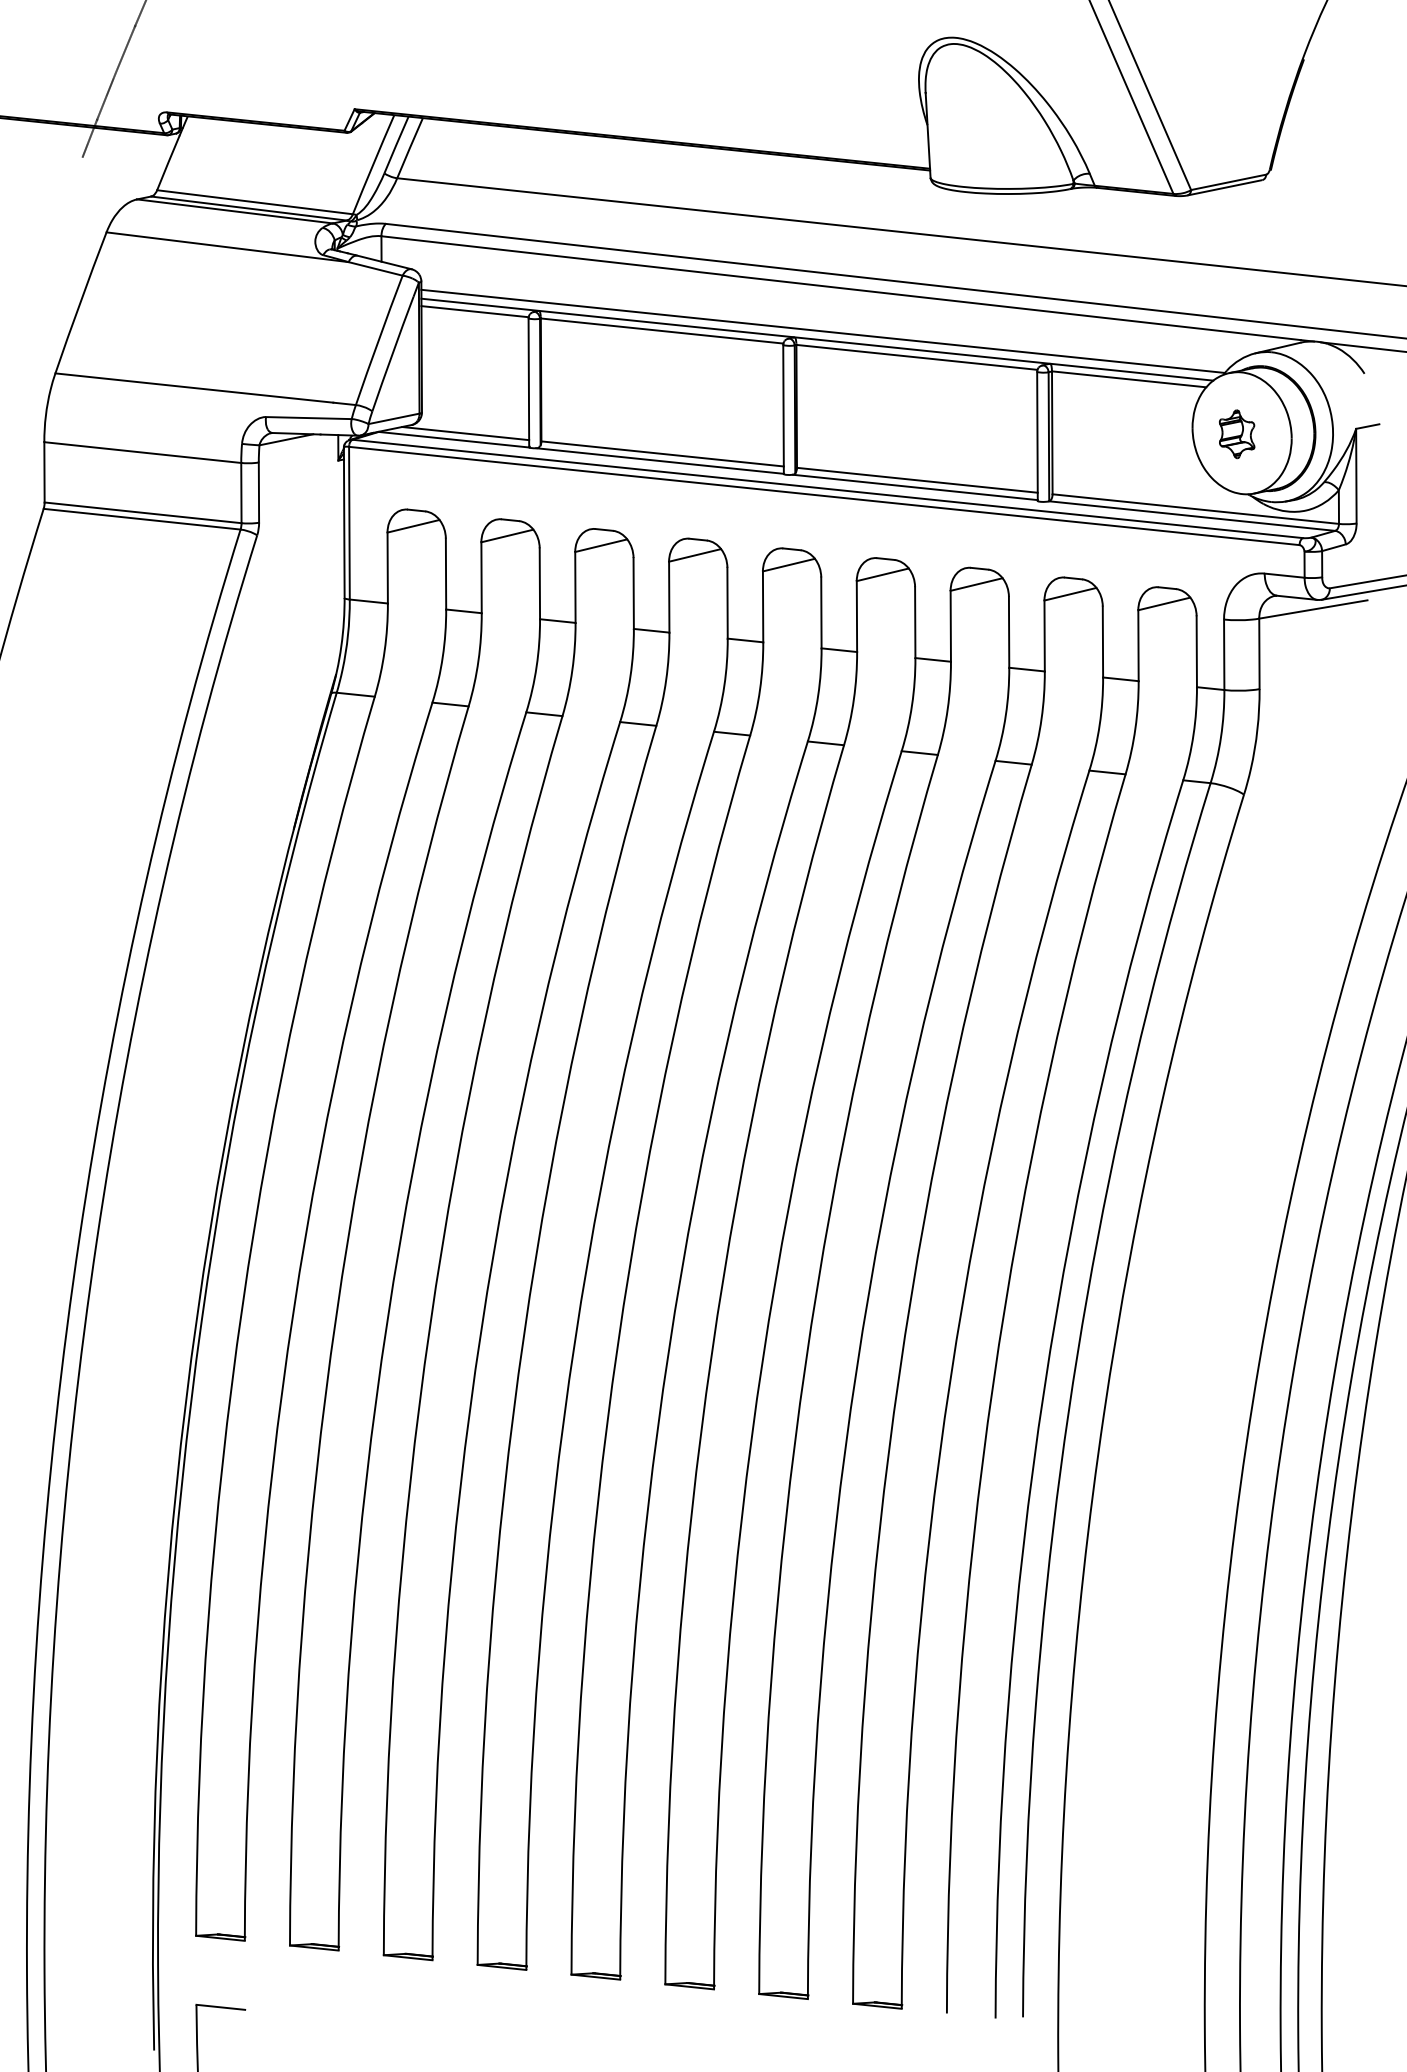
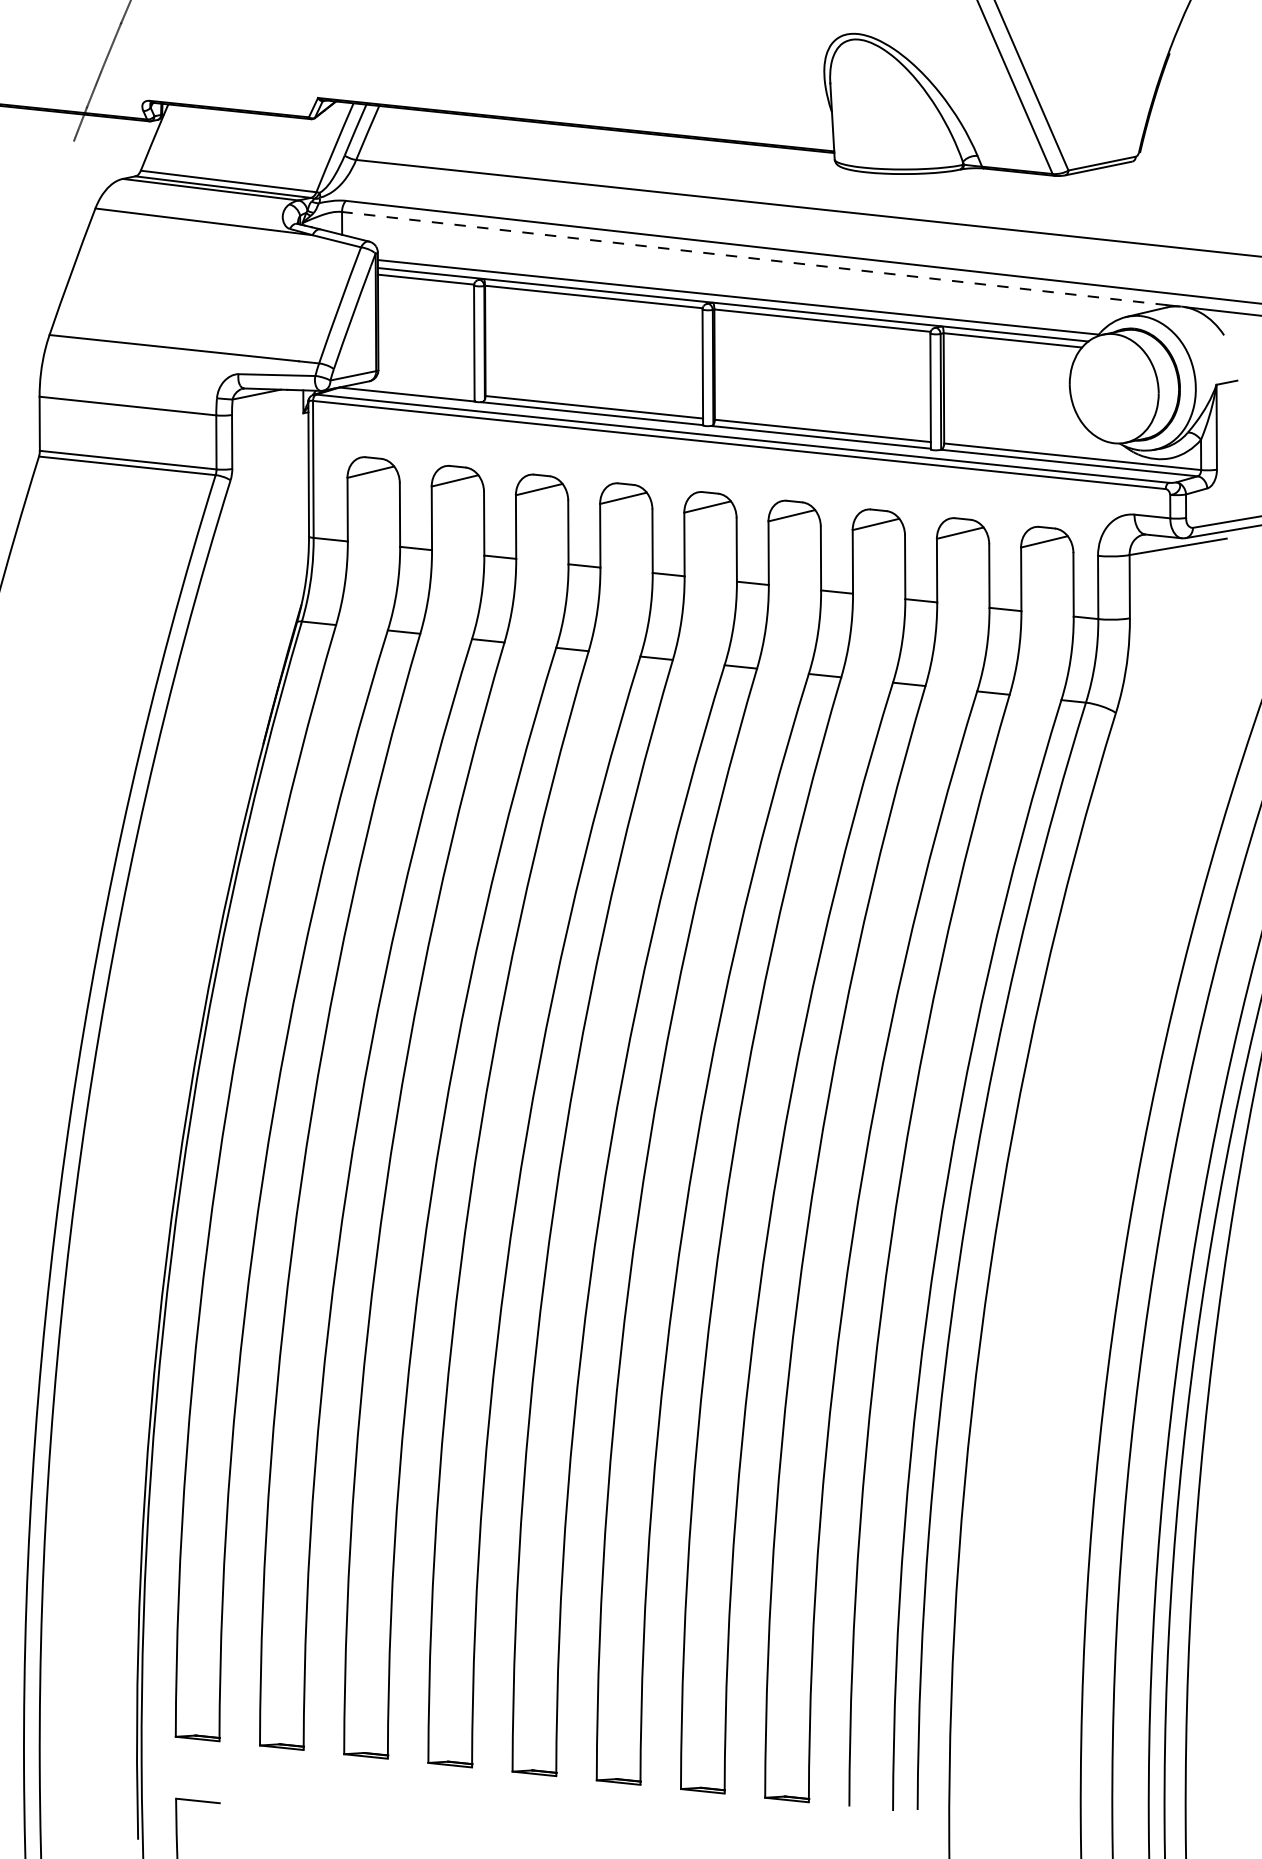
line: (840, 288) -> (753, 258), solid -> dashed
line: (465, 433) -> (417, 388), removed
part: (1236, 434) -> (1109, 389), removed

